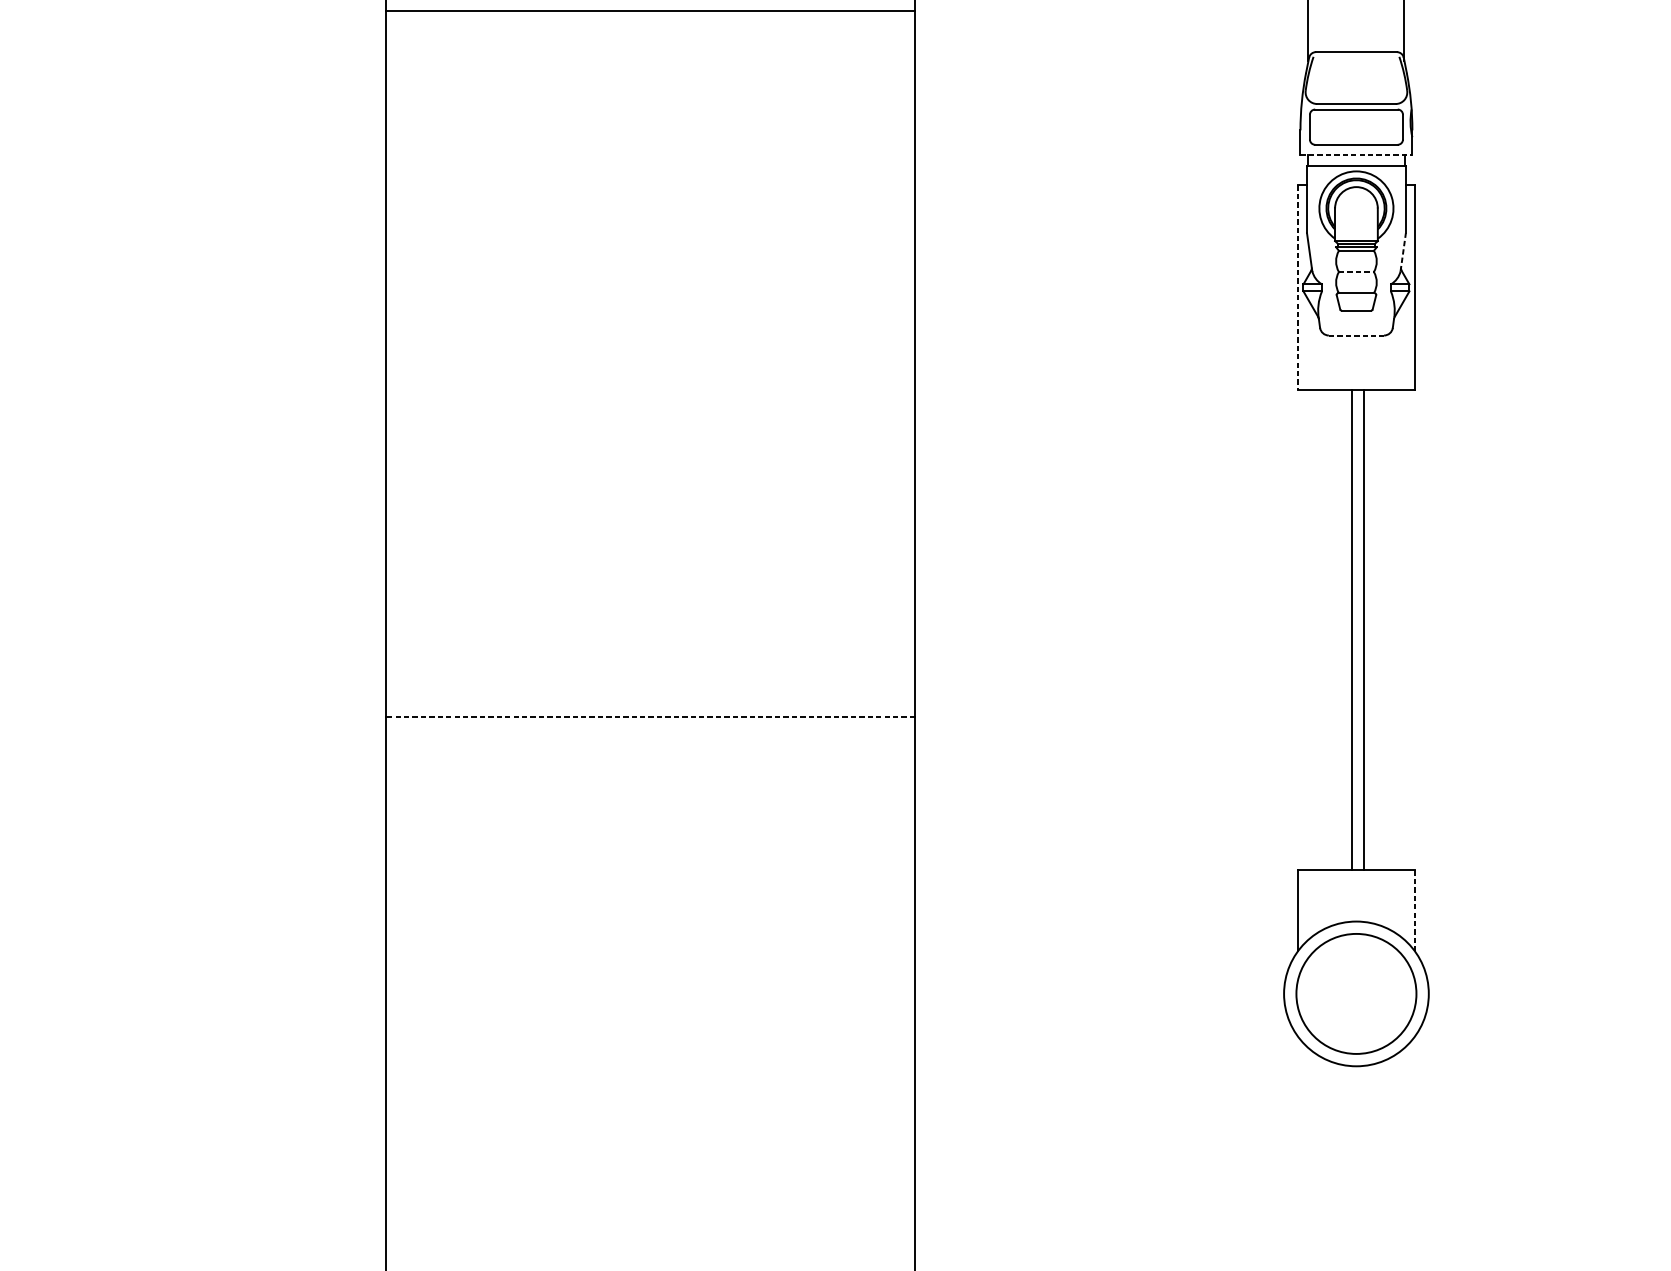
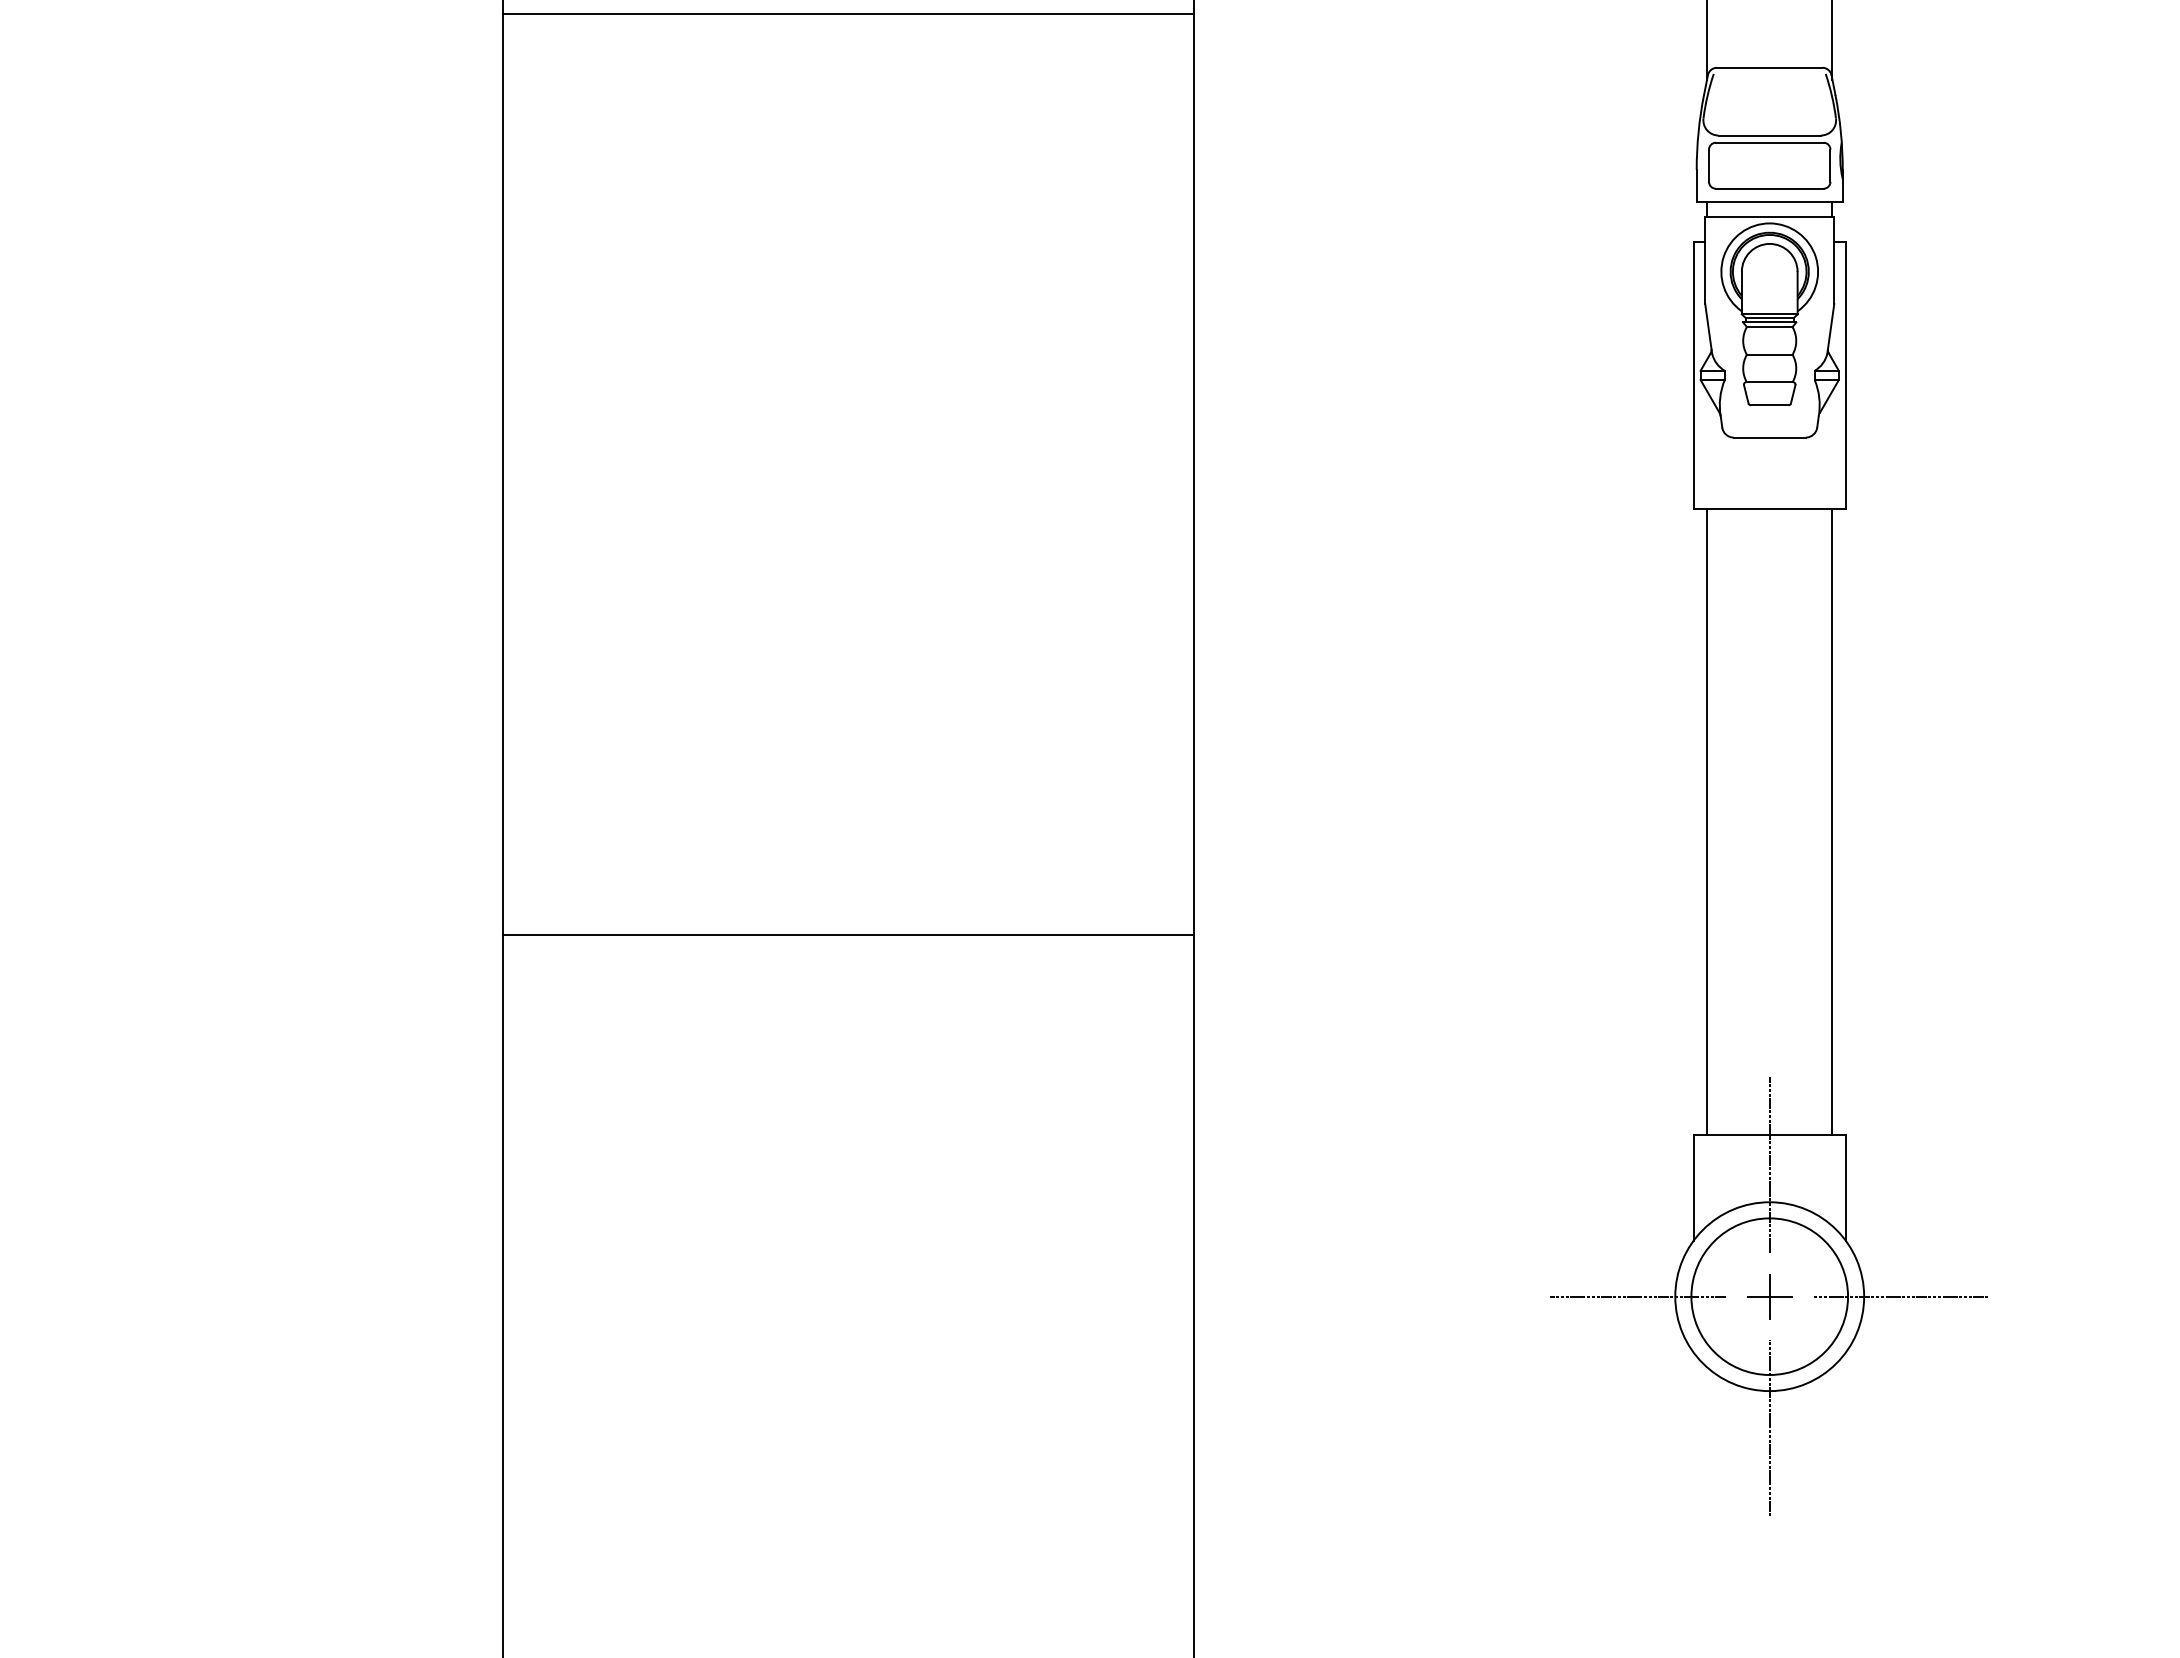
line: (1357, 155) -> (1770, 202), dashed -> solid
line: (1403, 251) -> (1830, 328), dashed -> solid
line: (1356, 271) -> (1769, 354), dashed -> solid
line: (1298, 287) -> (1693, 375), dashed -> solid
line: (1357, 335) -> (1770, 437), dashed -> solid
line: (1352, 629) -> (1707, 821), moved
line: (1363, 629) -> (1832, 821), moved
line: (649, 717) -> (847, 935), dashed -> solid
line: (1356, 892) -> (1769, 1164), added
line: (1414, 911) -> (1845, 1188), dashed -> solid
line: (1255, 993) -> (1637, 1296), added
part: (1356, 993) -> (1769, 1296), added
line: (1457, 993) -> (1901, 1296), added
line: (1356, 1094) -> (1769, 1428), added

